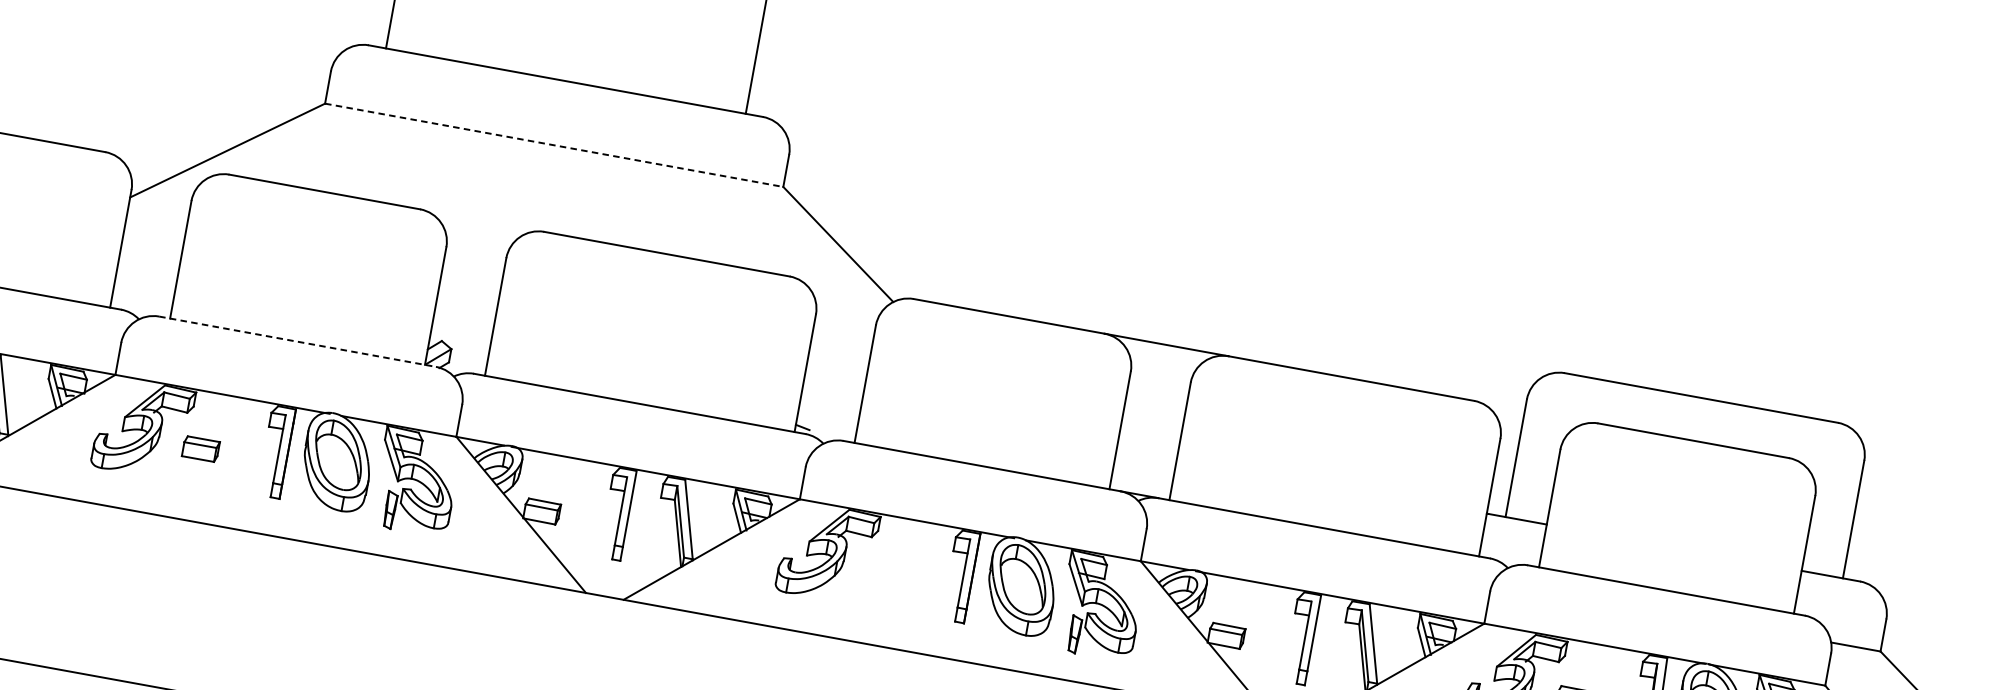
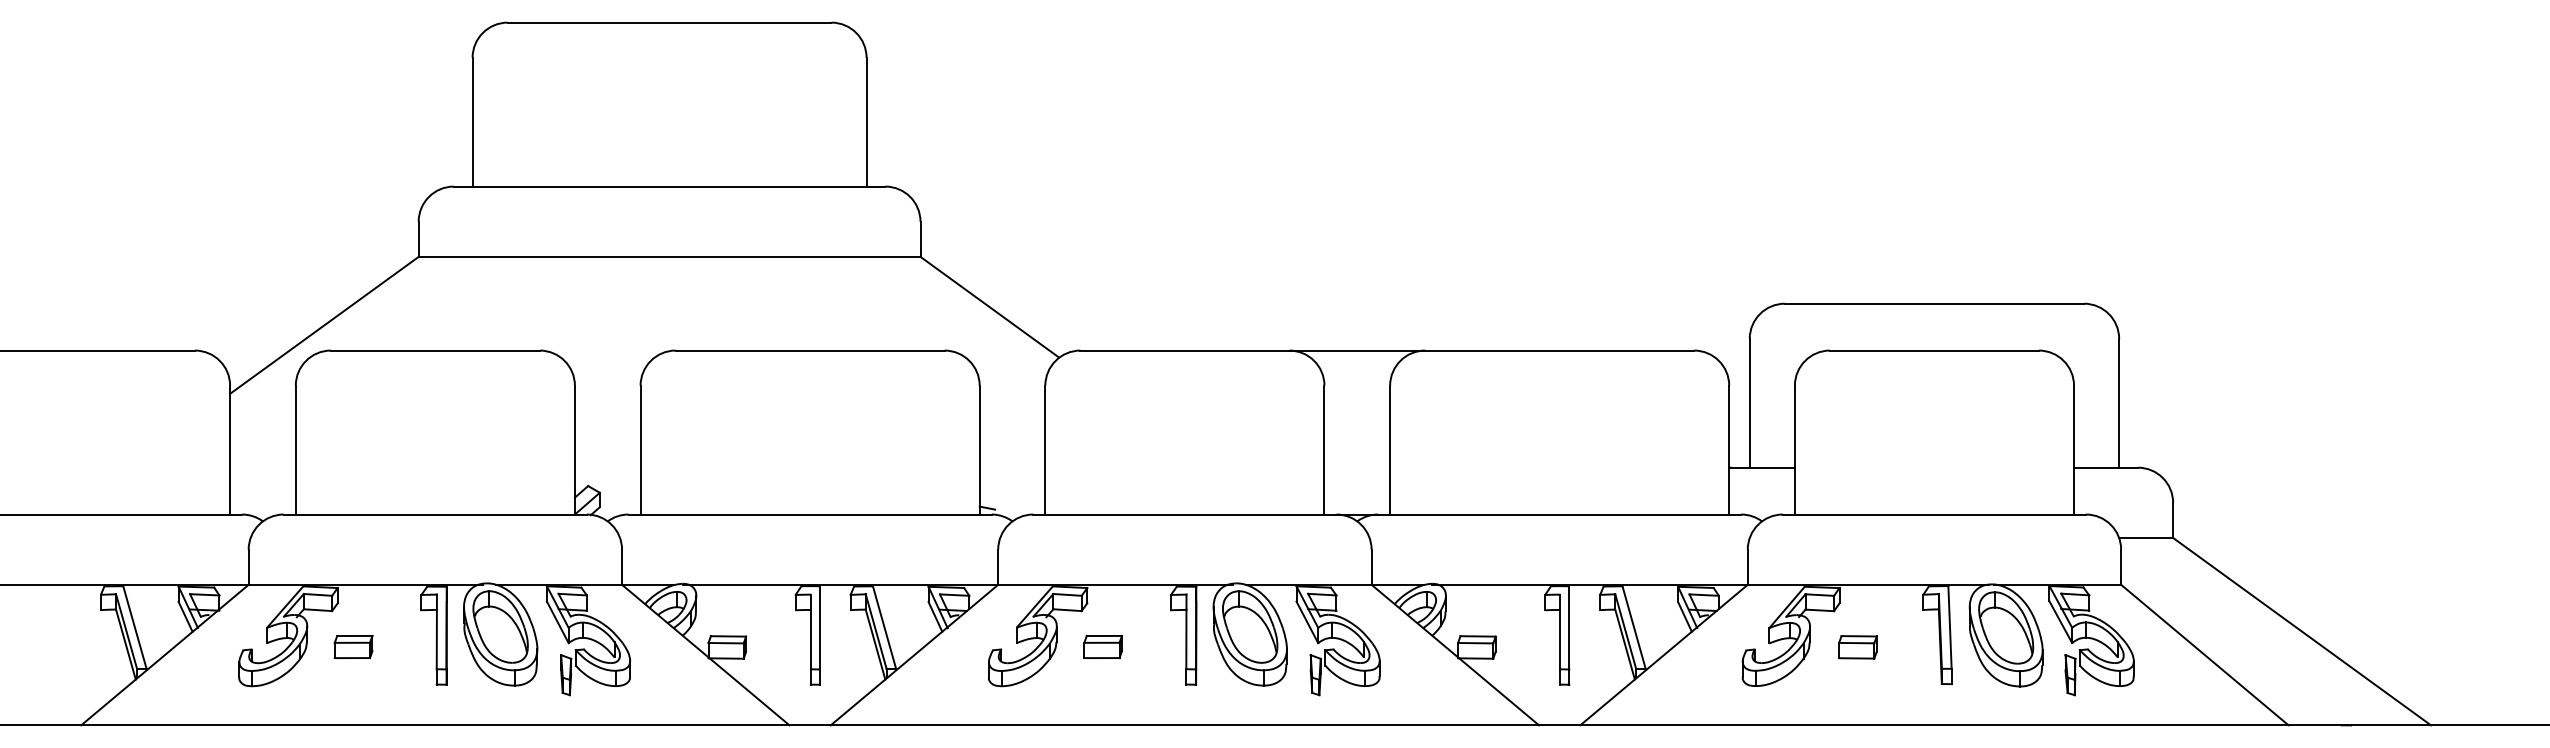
line: (554, 144) -> (669, 256), dashed -> solid
line: (297, 341) -> (435, 514), dashed -> solid
part: (884, 573) -> (1102, 647), added

